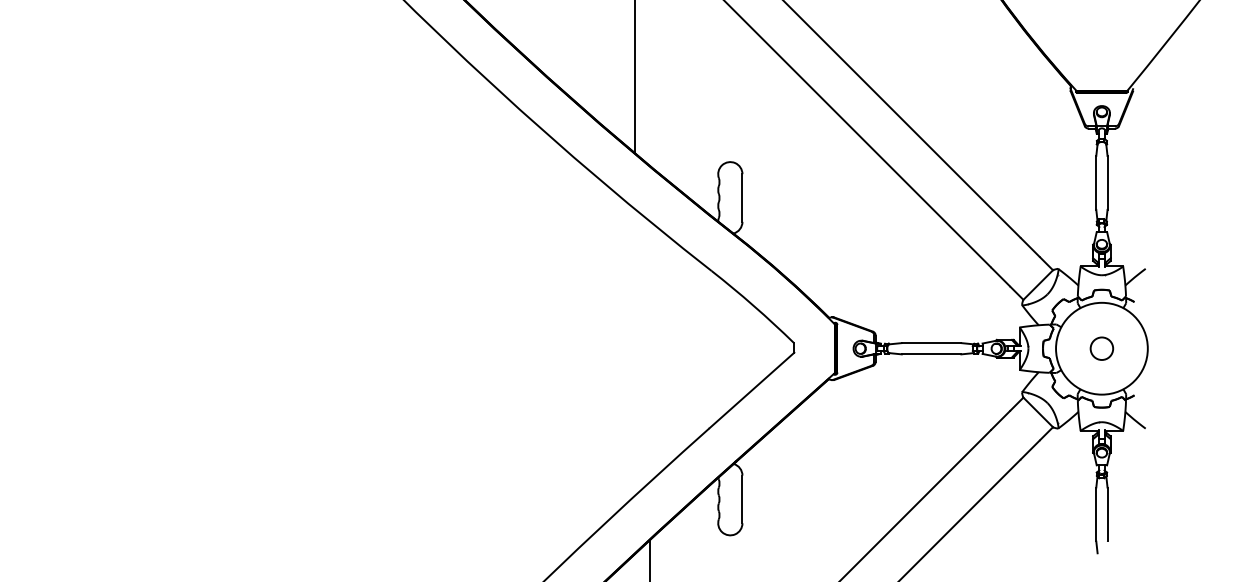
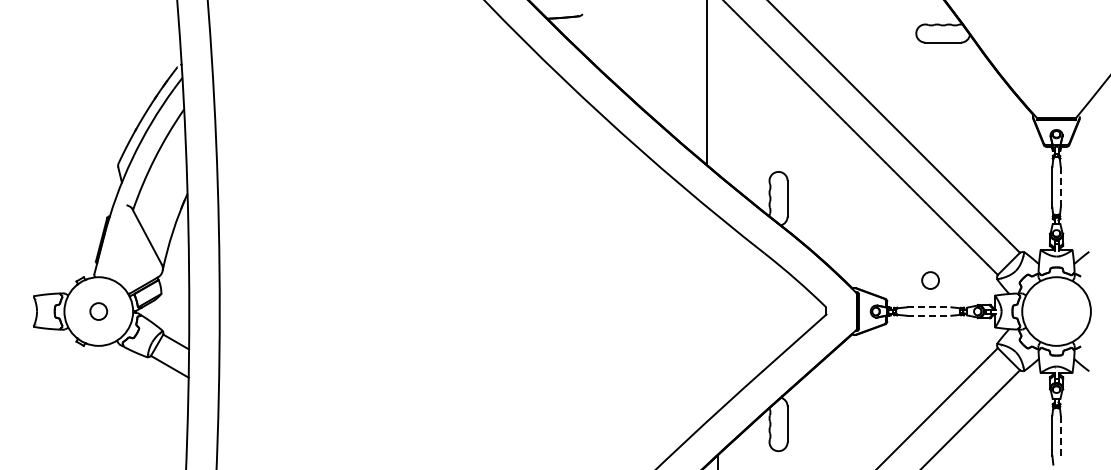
line: (1107, 182) -> (1060, 187), solid -> dashed
line: (932, 343) -> (929, 307), solid -> dashed
circle: (1101, 348) -> (930, 280), moved
line: (932, 354) -> (929, 315), solid -> dashed
line: (1107, 514) -> (1060, 435), solid -> dashed

